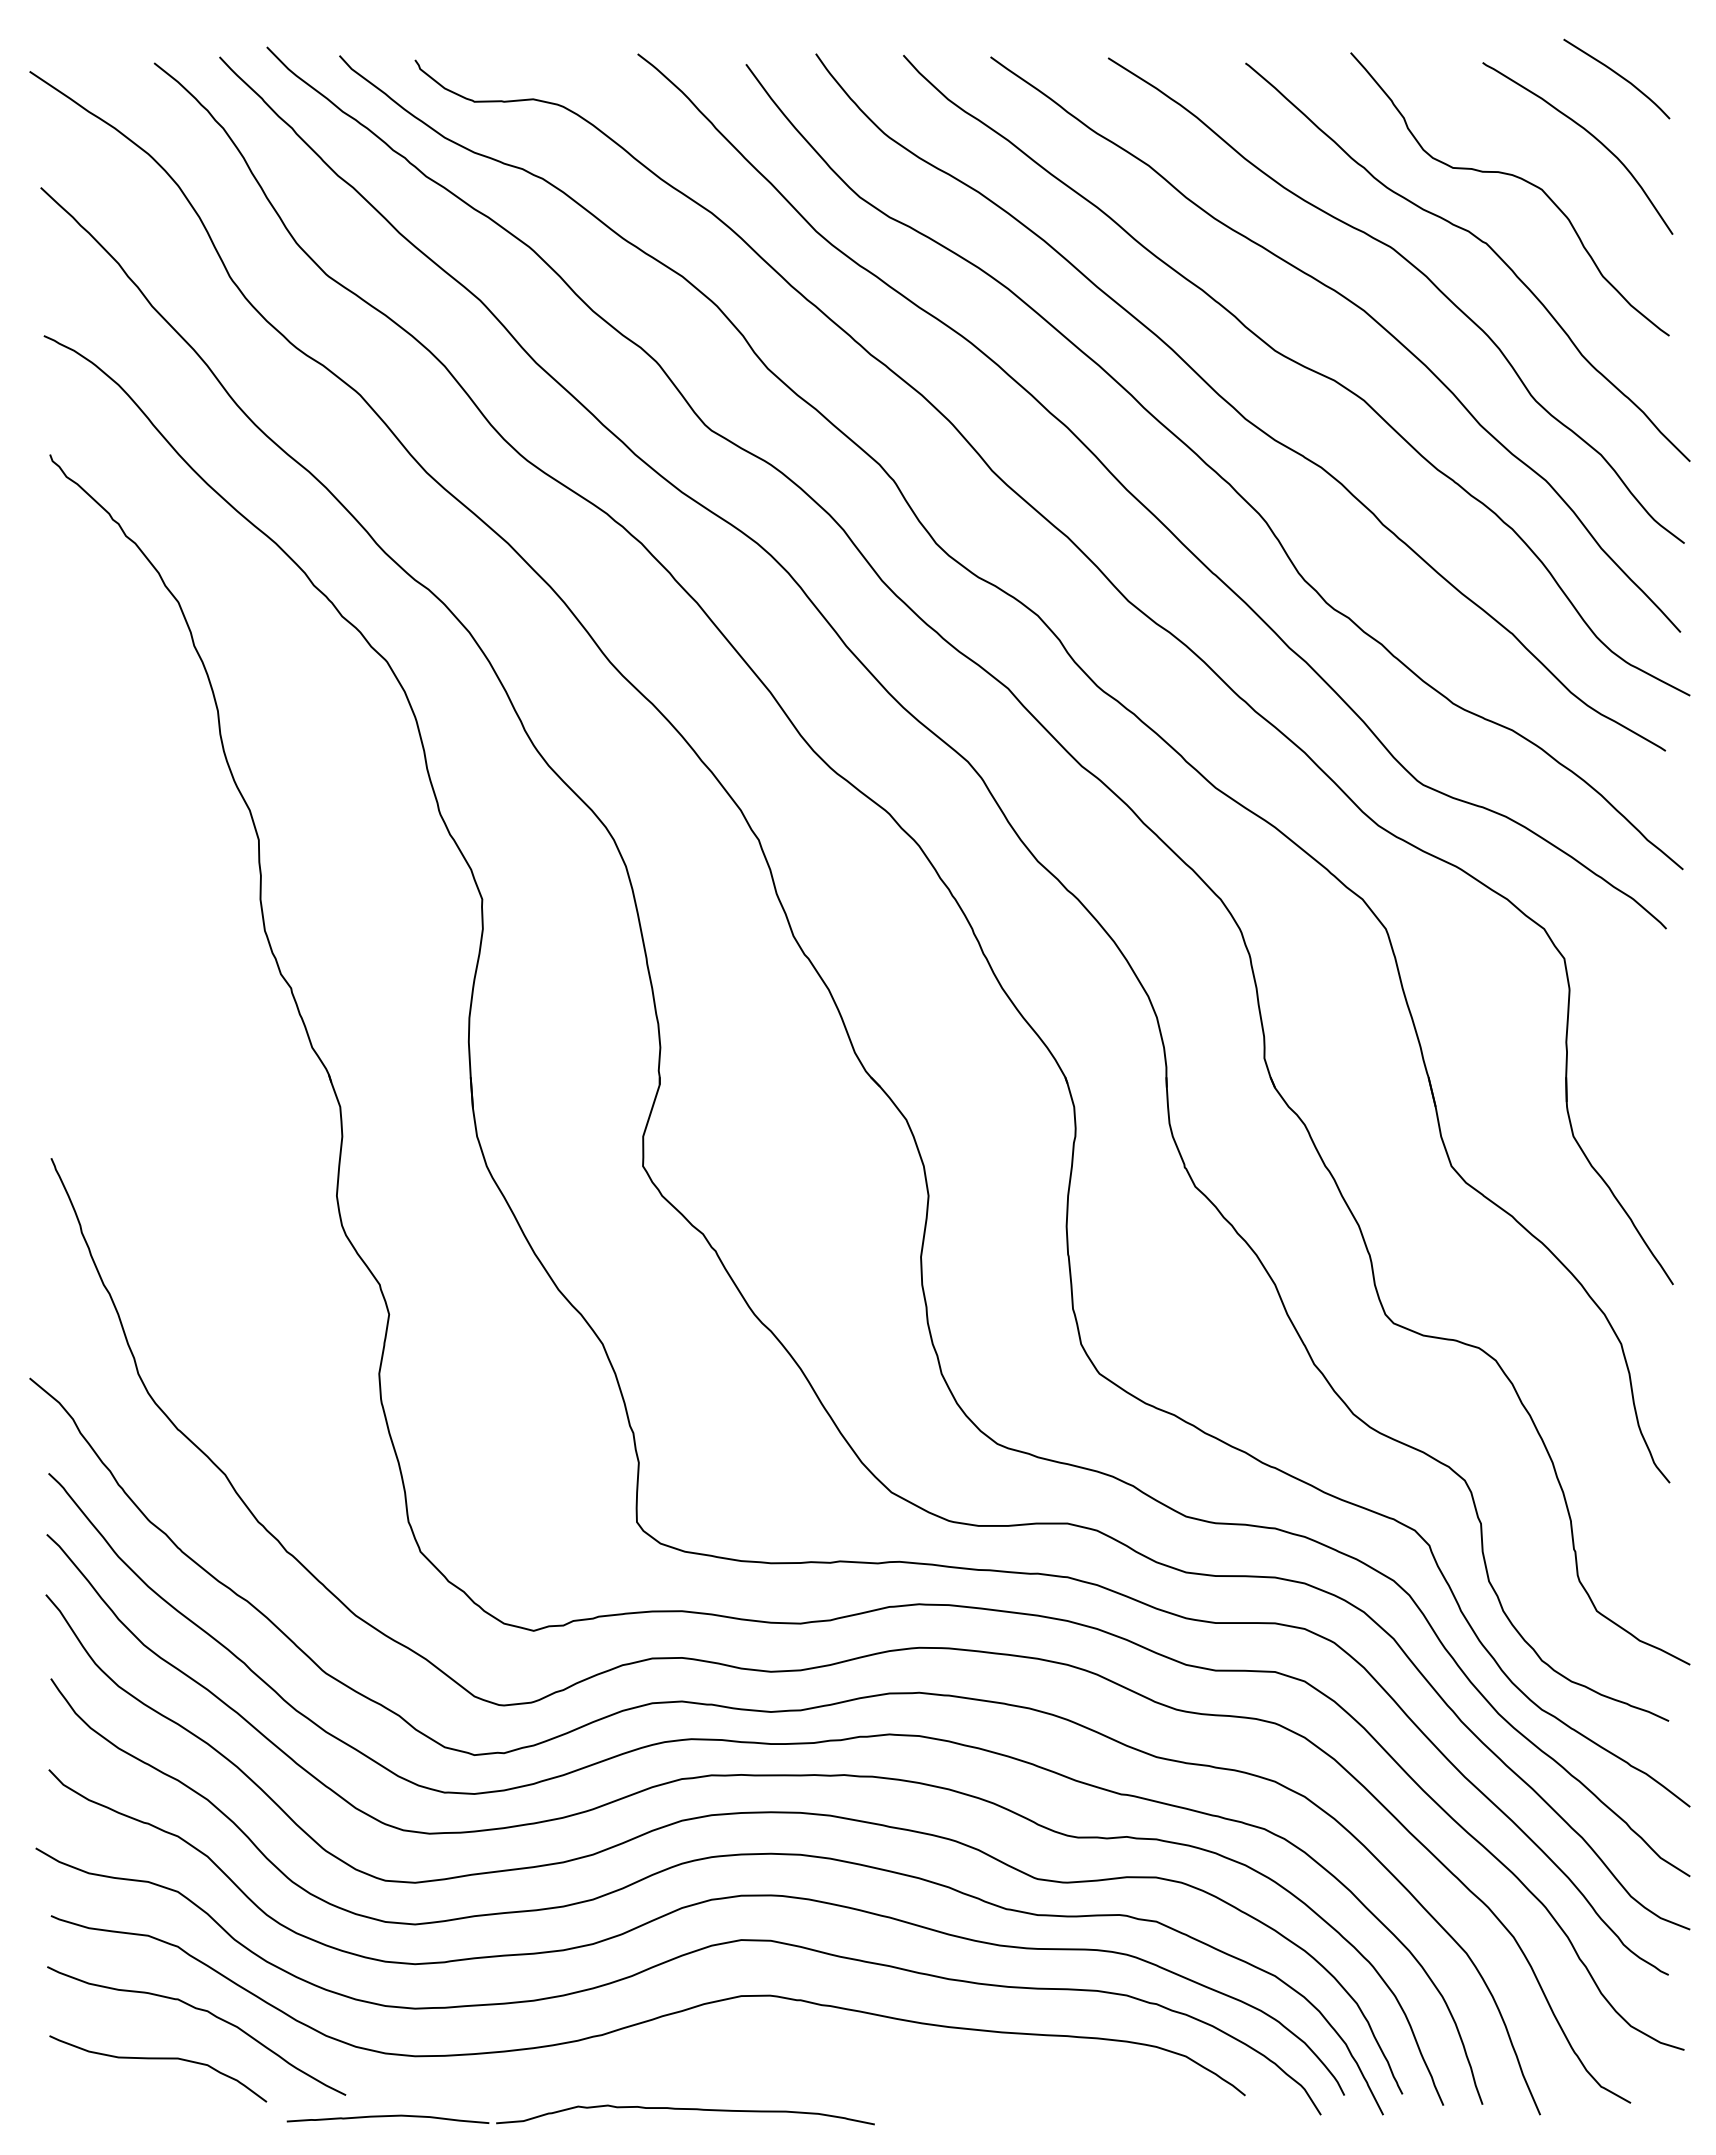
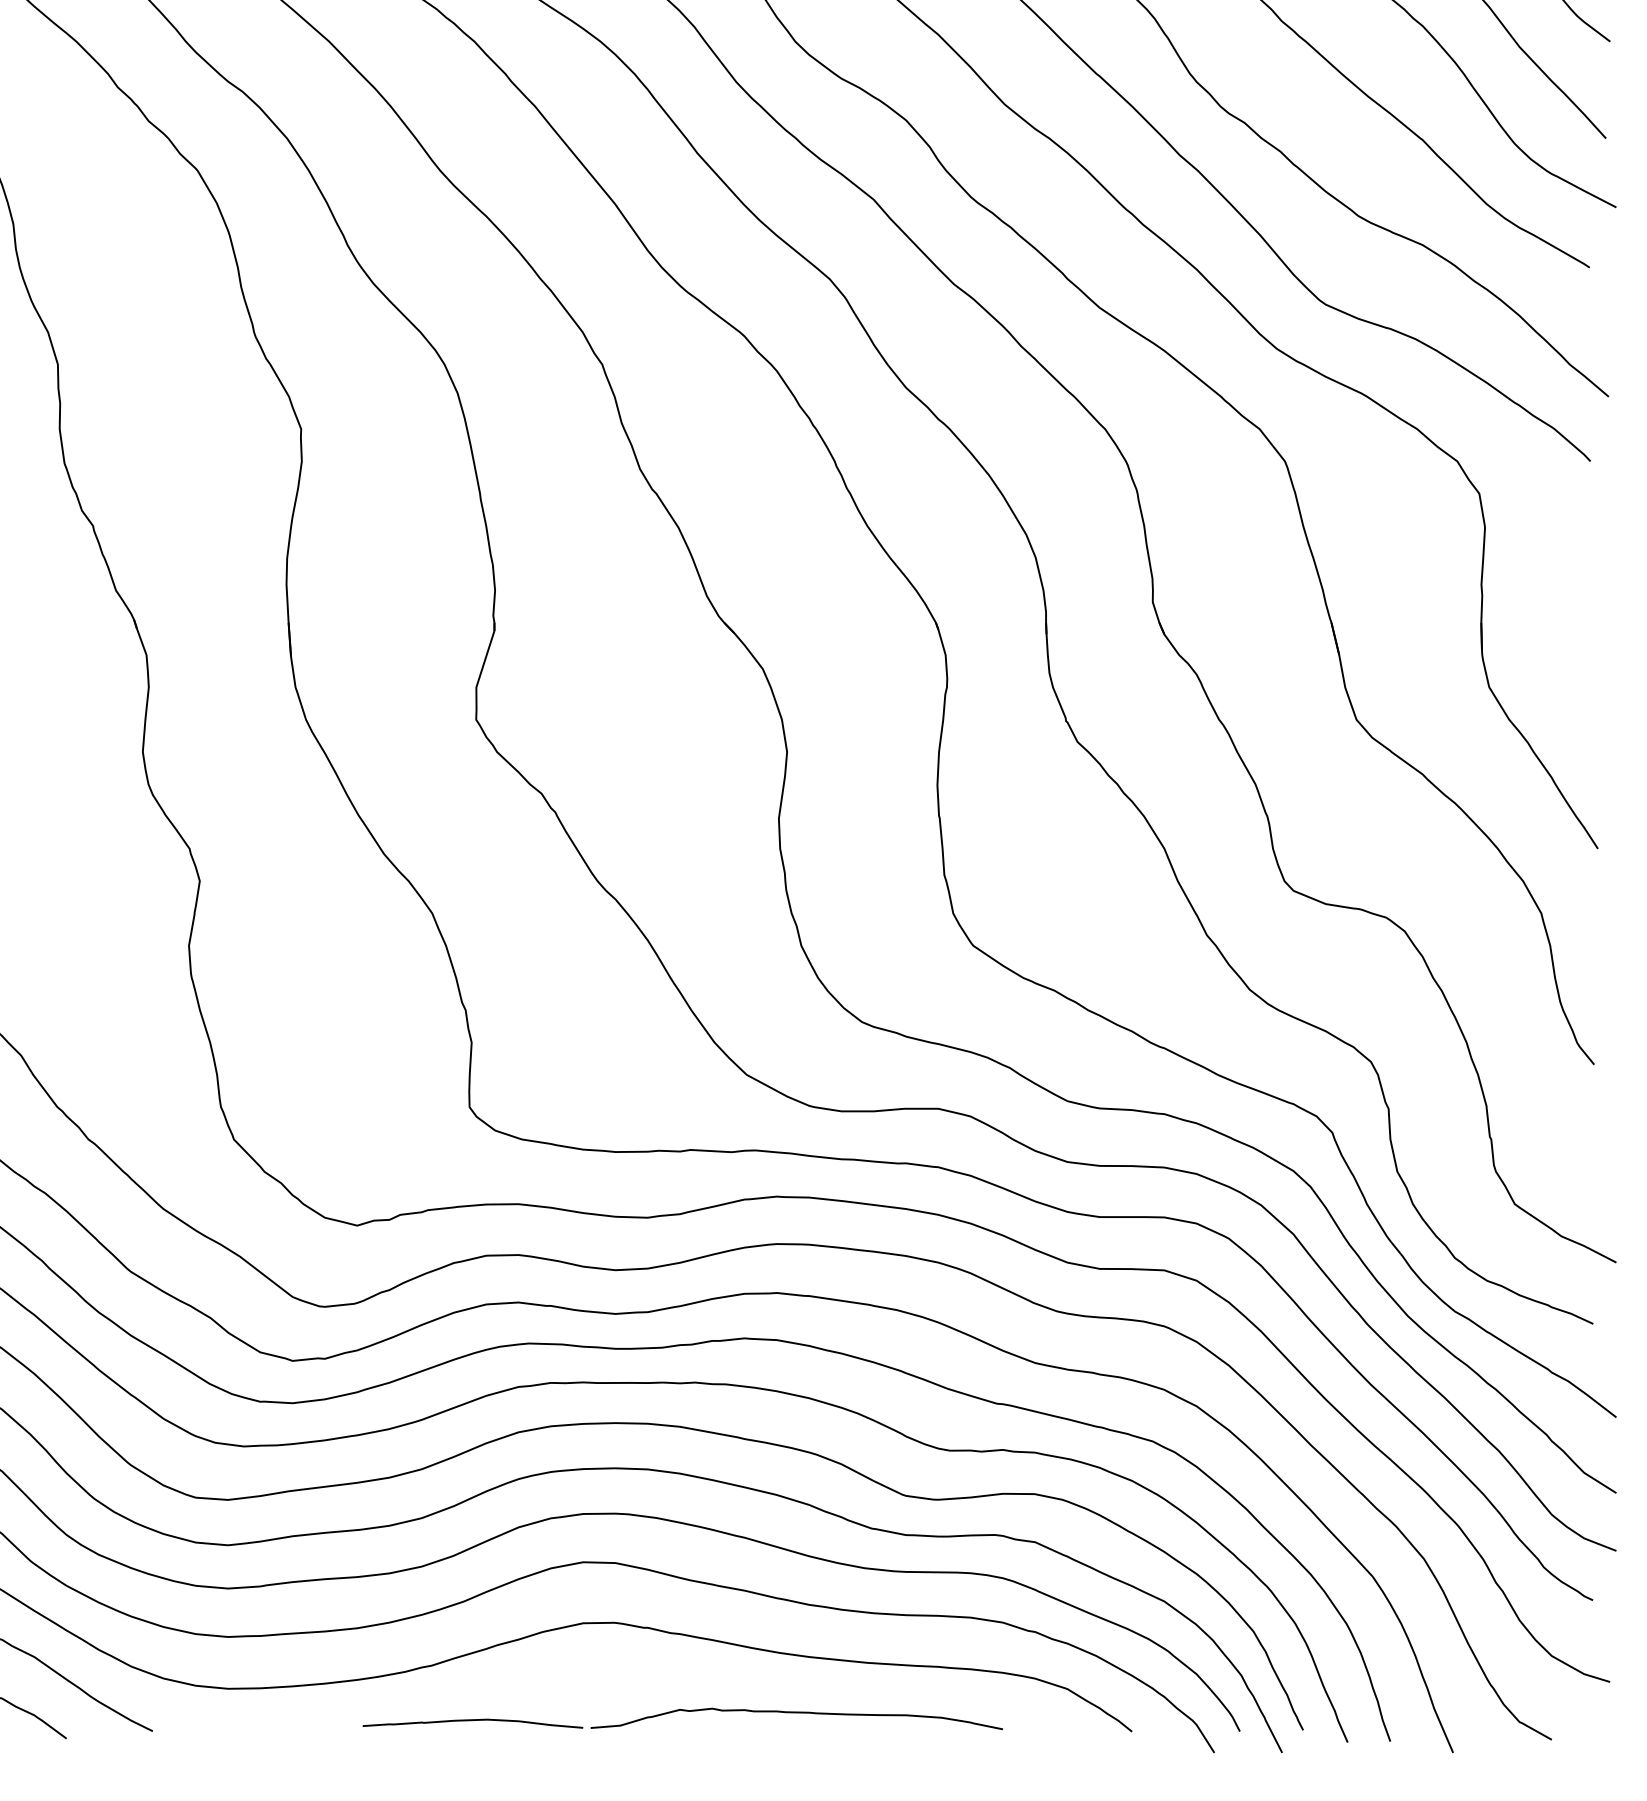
part: (583, 2108) -> (685, 1711), moved

